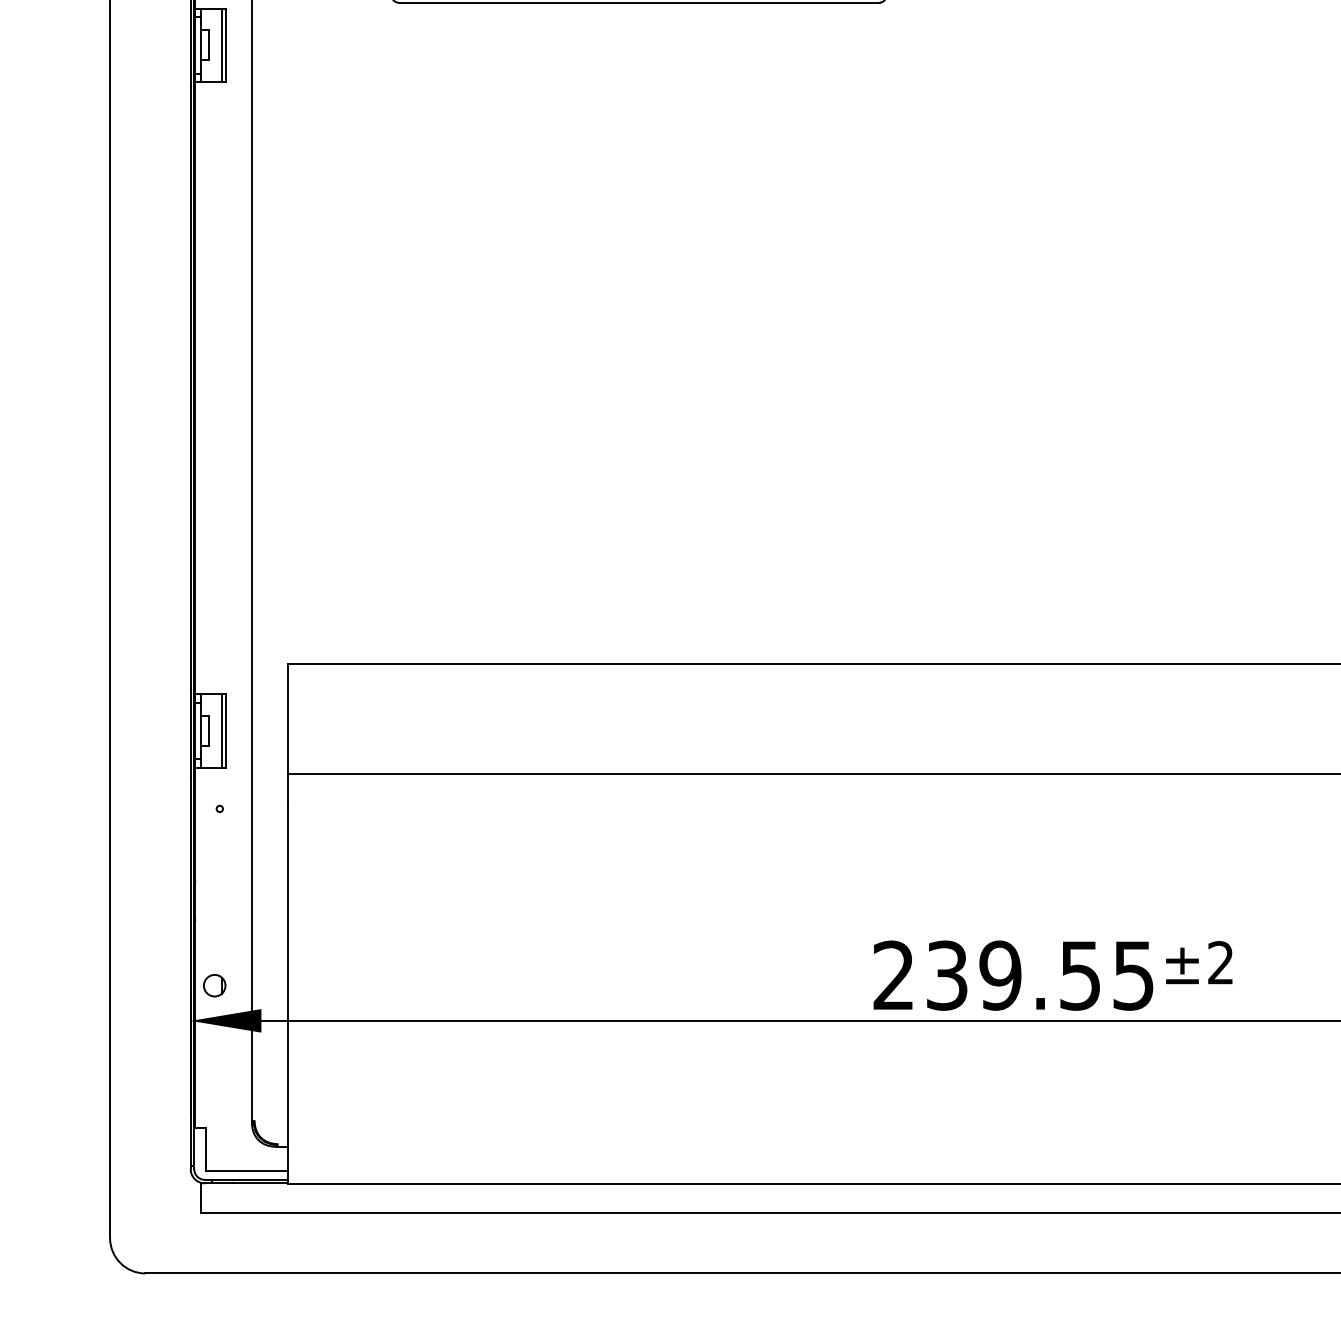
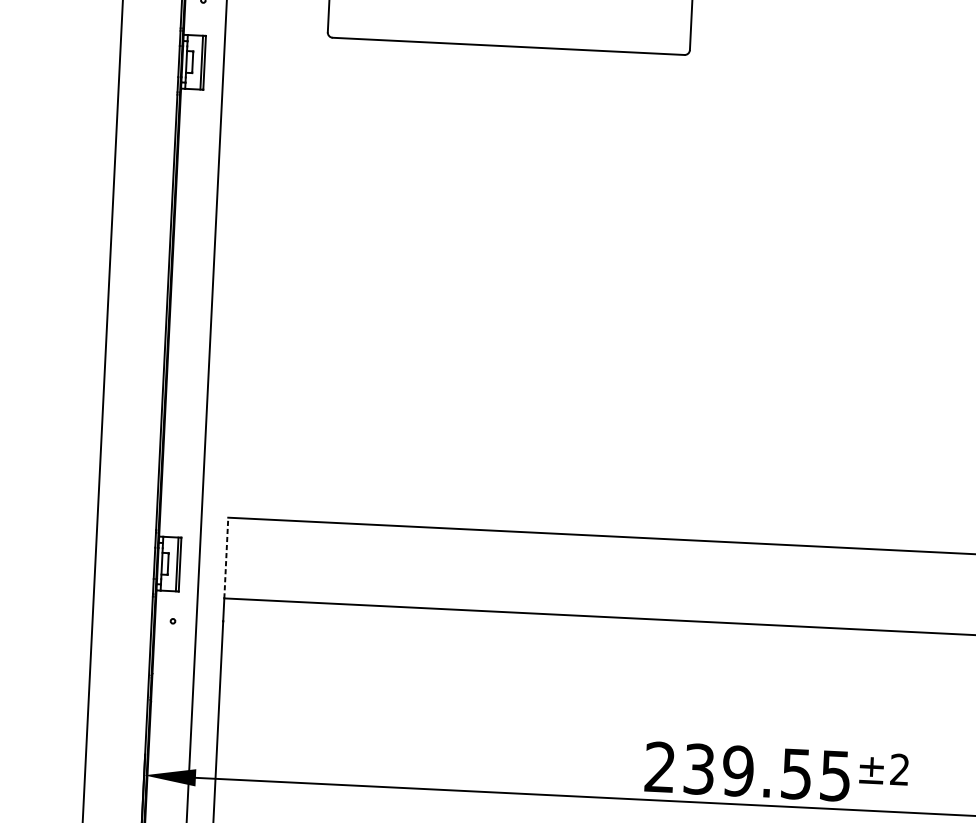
line: (288, 718) -> (226, 557), solid -> dashed
part: (214, 985) -> (162, 750), removed

